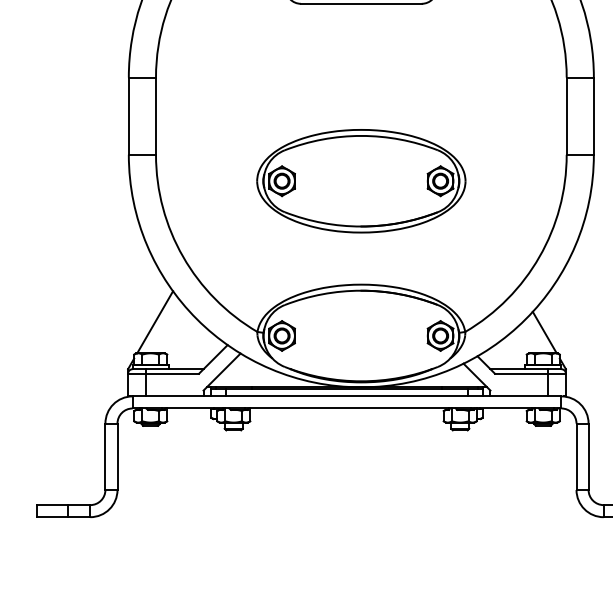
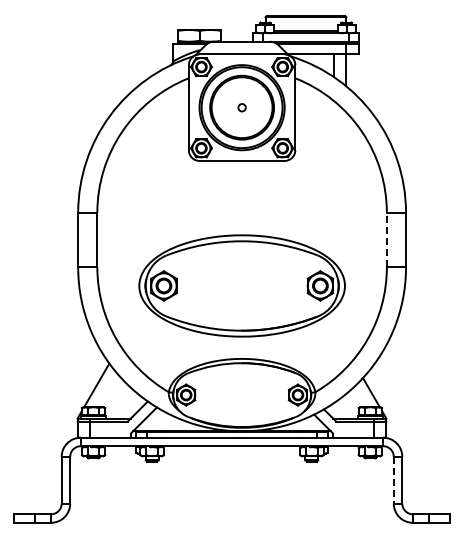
line: (566, 115) -> (386, 239), solid -> dashed
part: (360, 180) -> (241, 285), size x1.4
line: (576, 457) -> (393, 480), solid -> dashed

